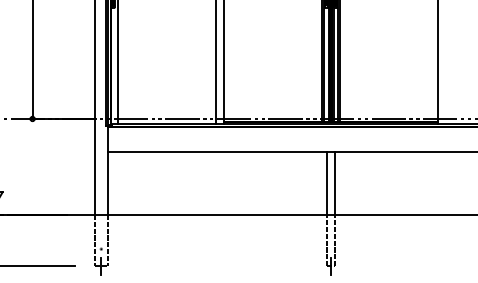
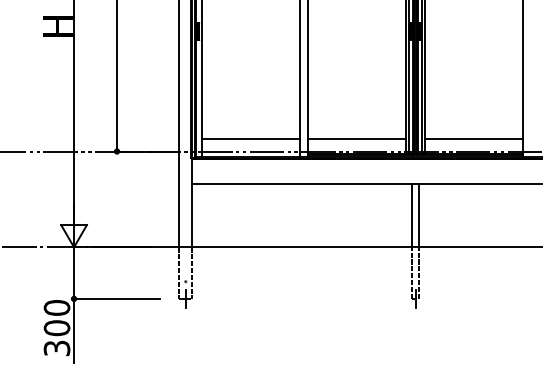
line: (167, 105) -> (251, 138), added
line: (273, 105) -> (357, 138), added
line: (389, 105) -> (473, 138), added

